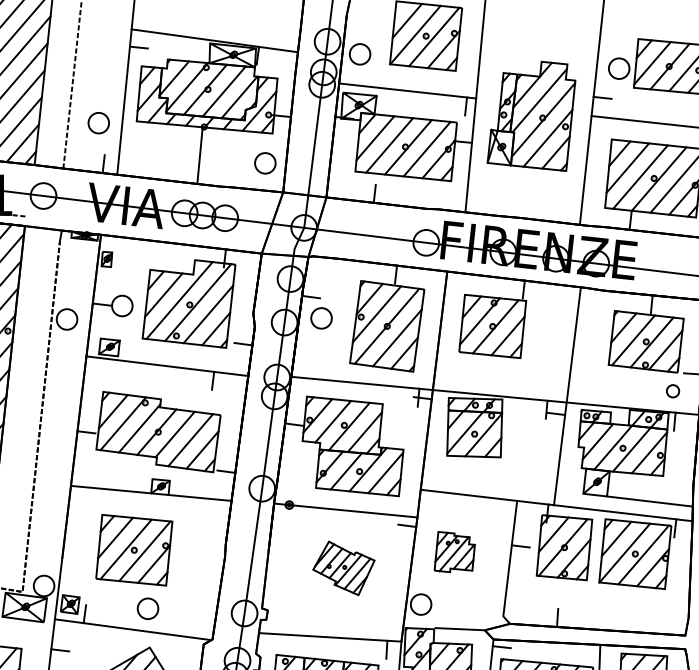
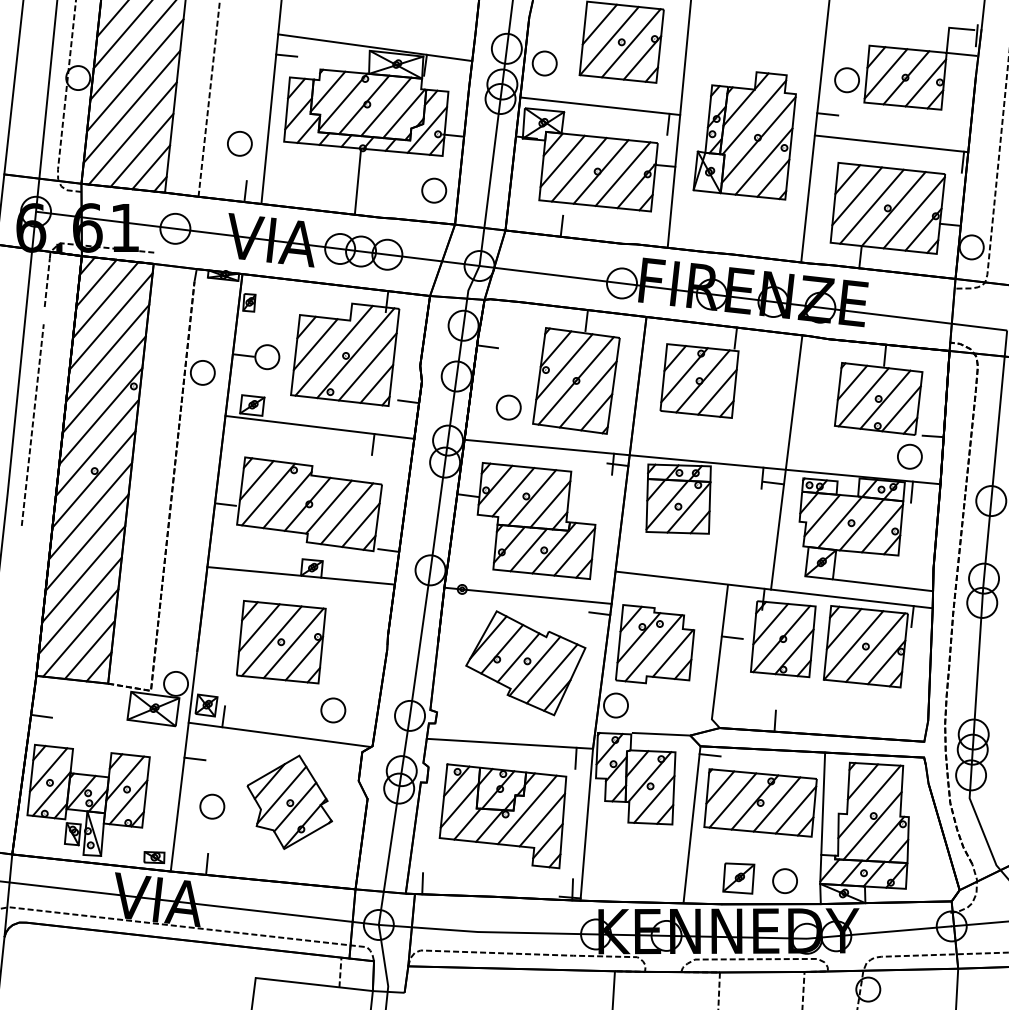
part: (321, 318) -> (508, 407), moved
part: (672, 391) -> (909, 456), size x1.67
part: (454, 552) -> (655, 644), size x1.67
part: (343, 568) -> (525, 663), size x1.67
part: (148, 608) -> (333, 710), moved

